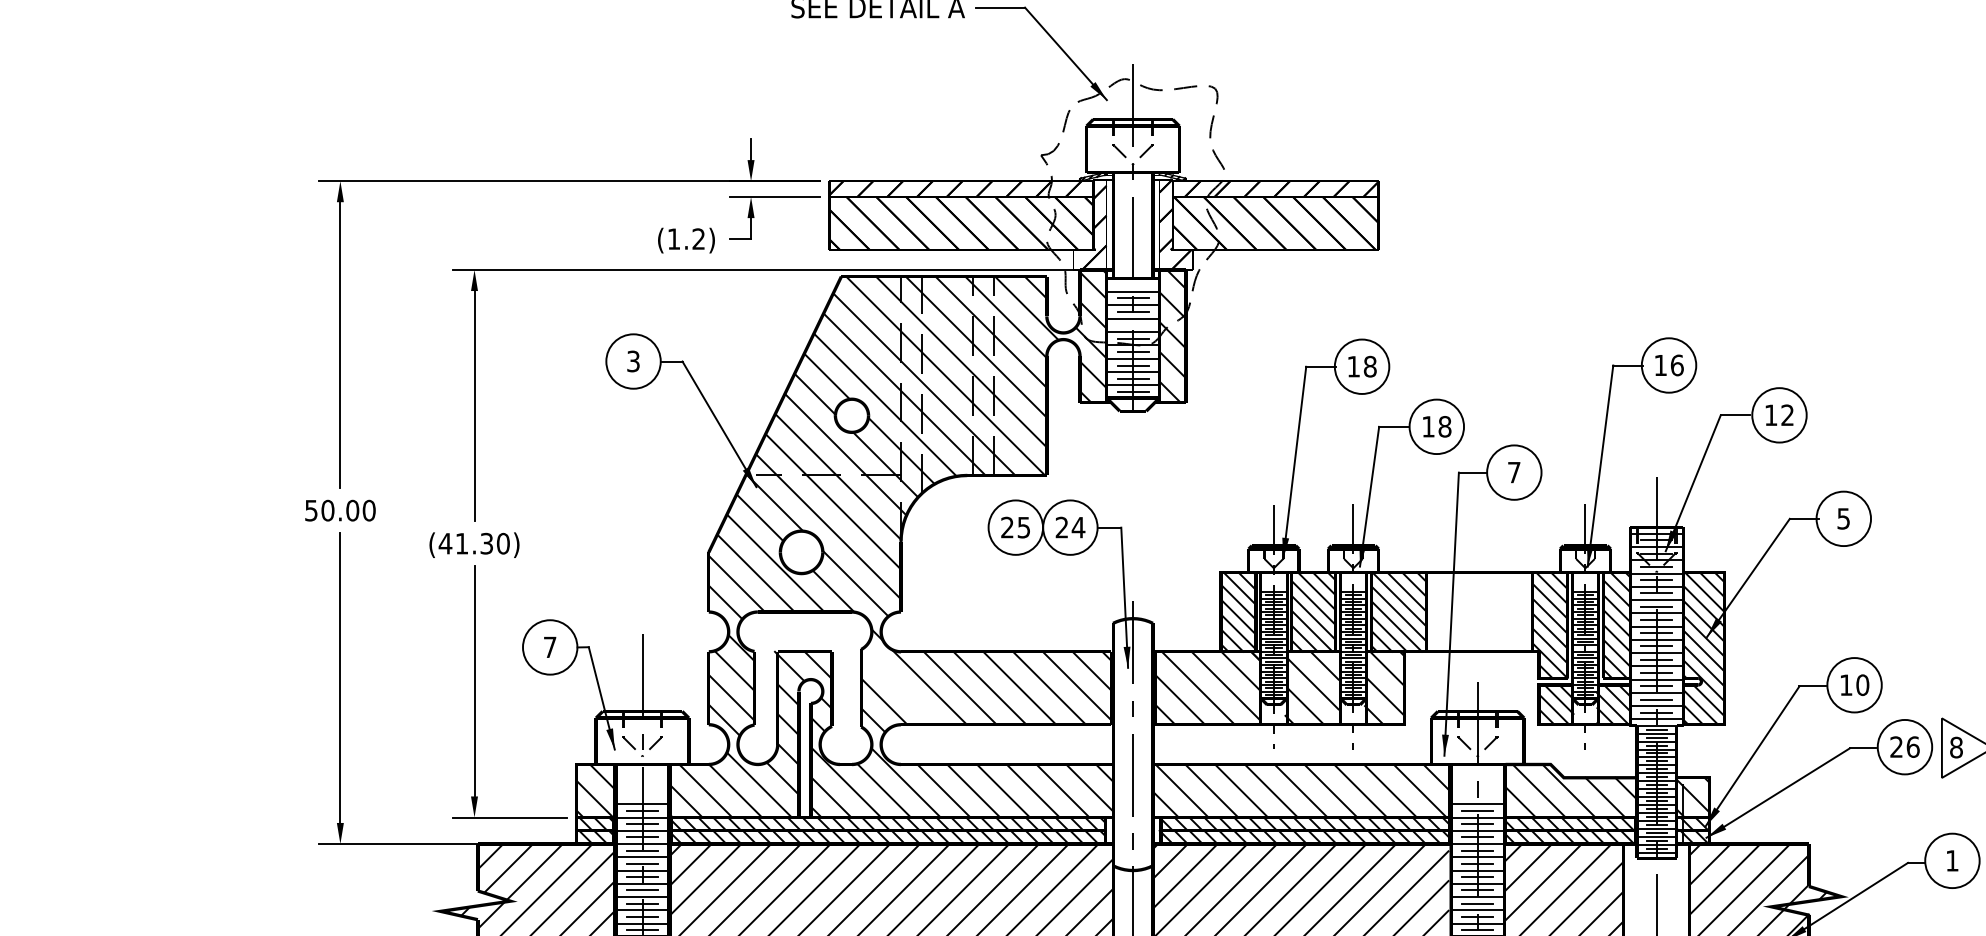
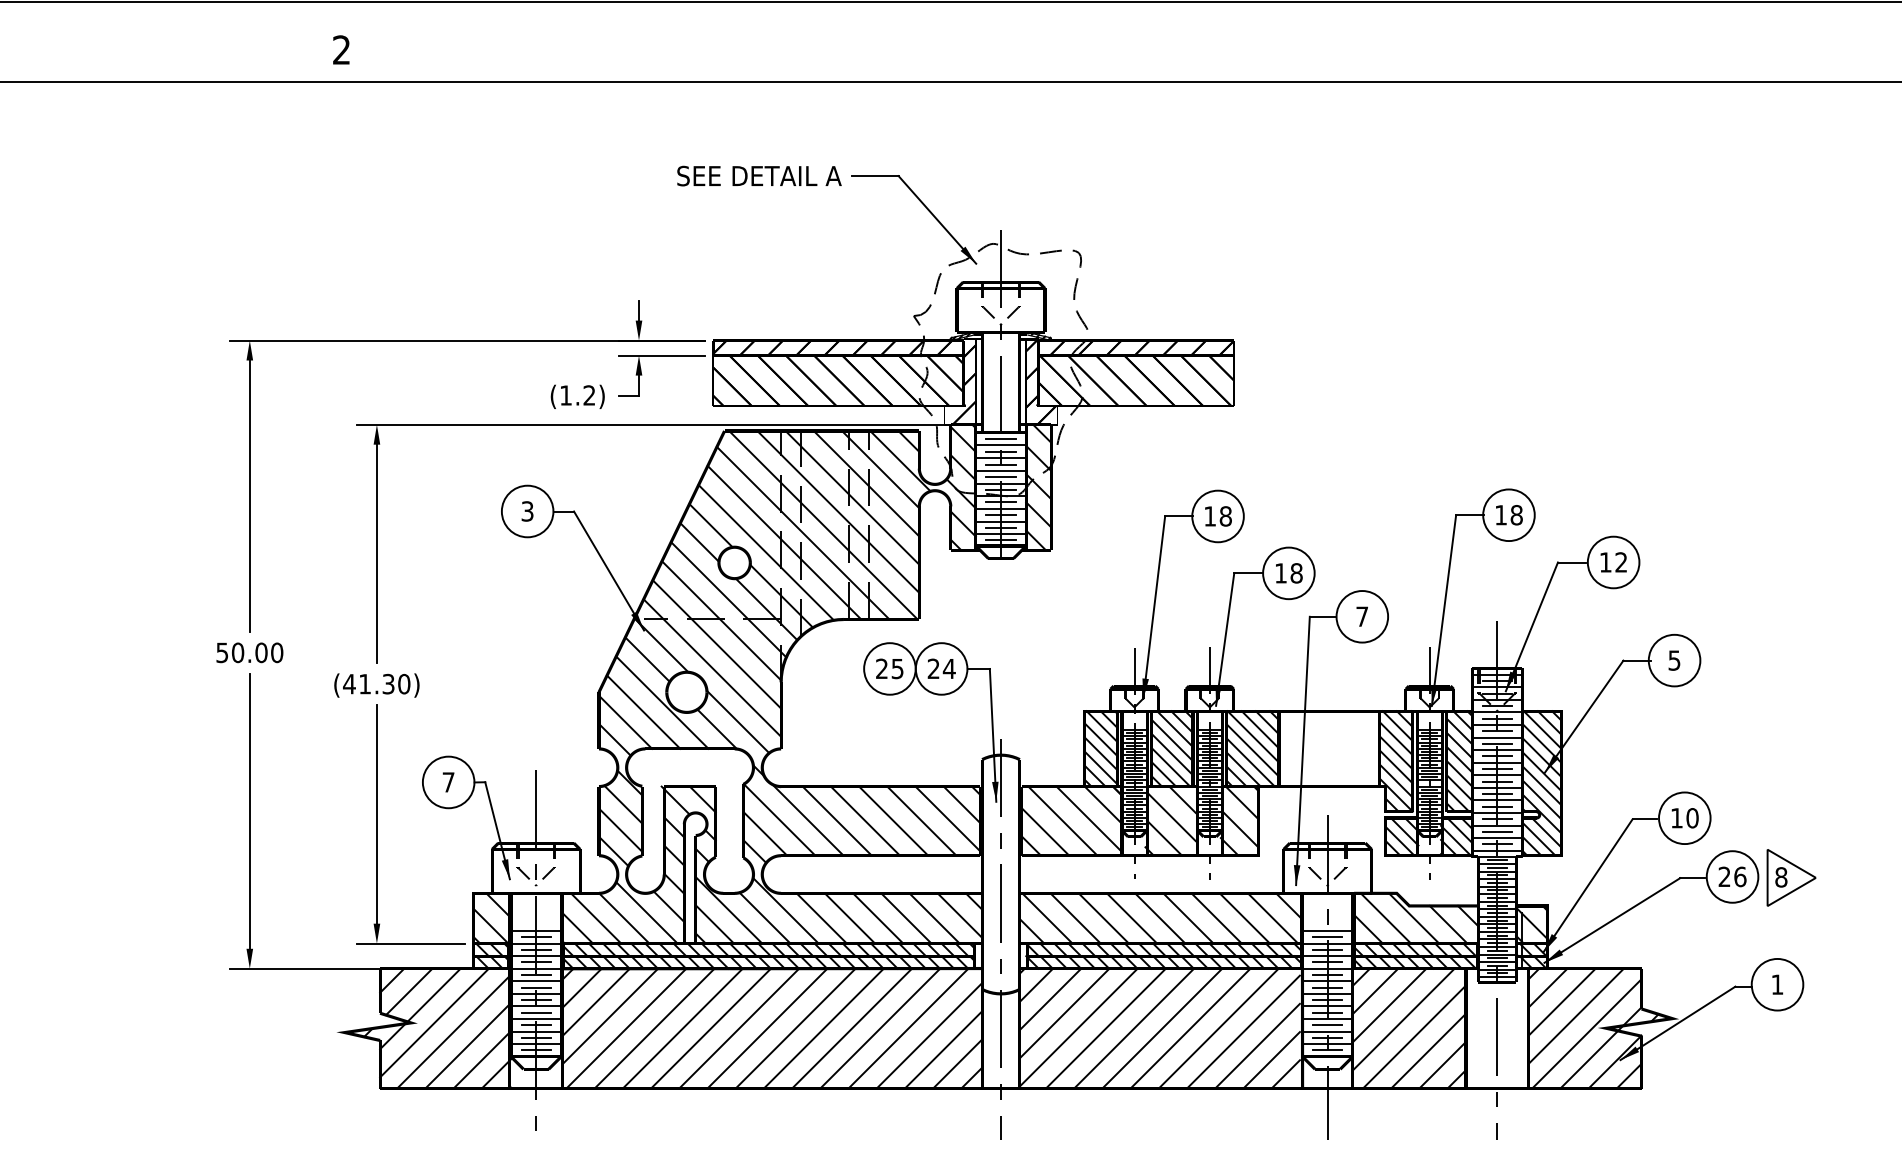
line: (1132, 285) -> (1000, 439), added
line: (1132, 325) -> (1000, 477), added
text: (1676, 365) -> (1516, 515), 16 -> 18
line: (899, 686) -> (779, 819), added

